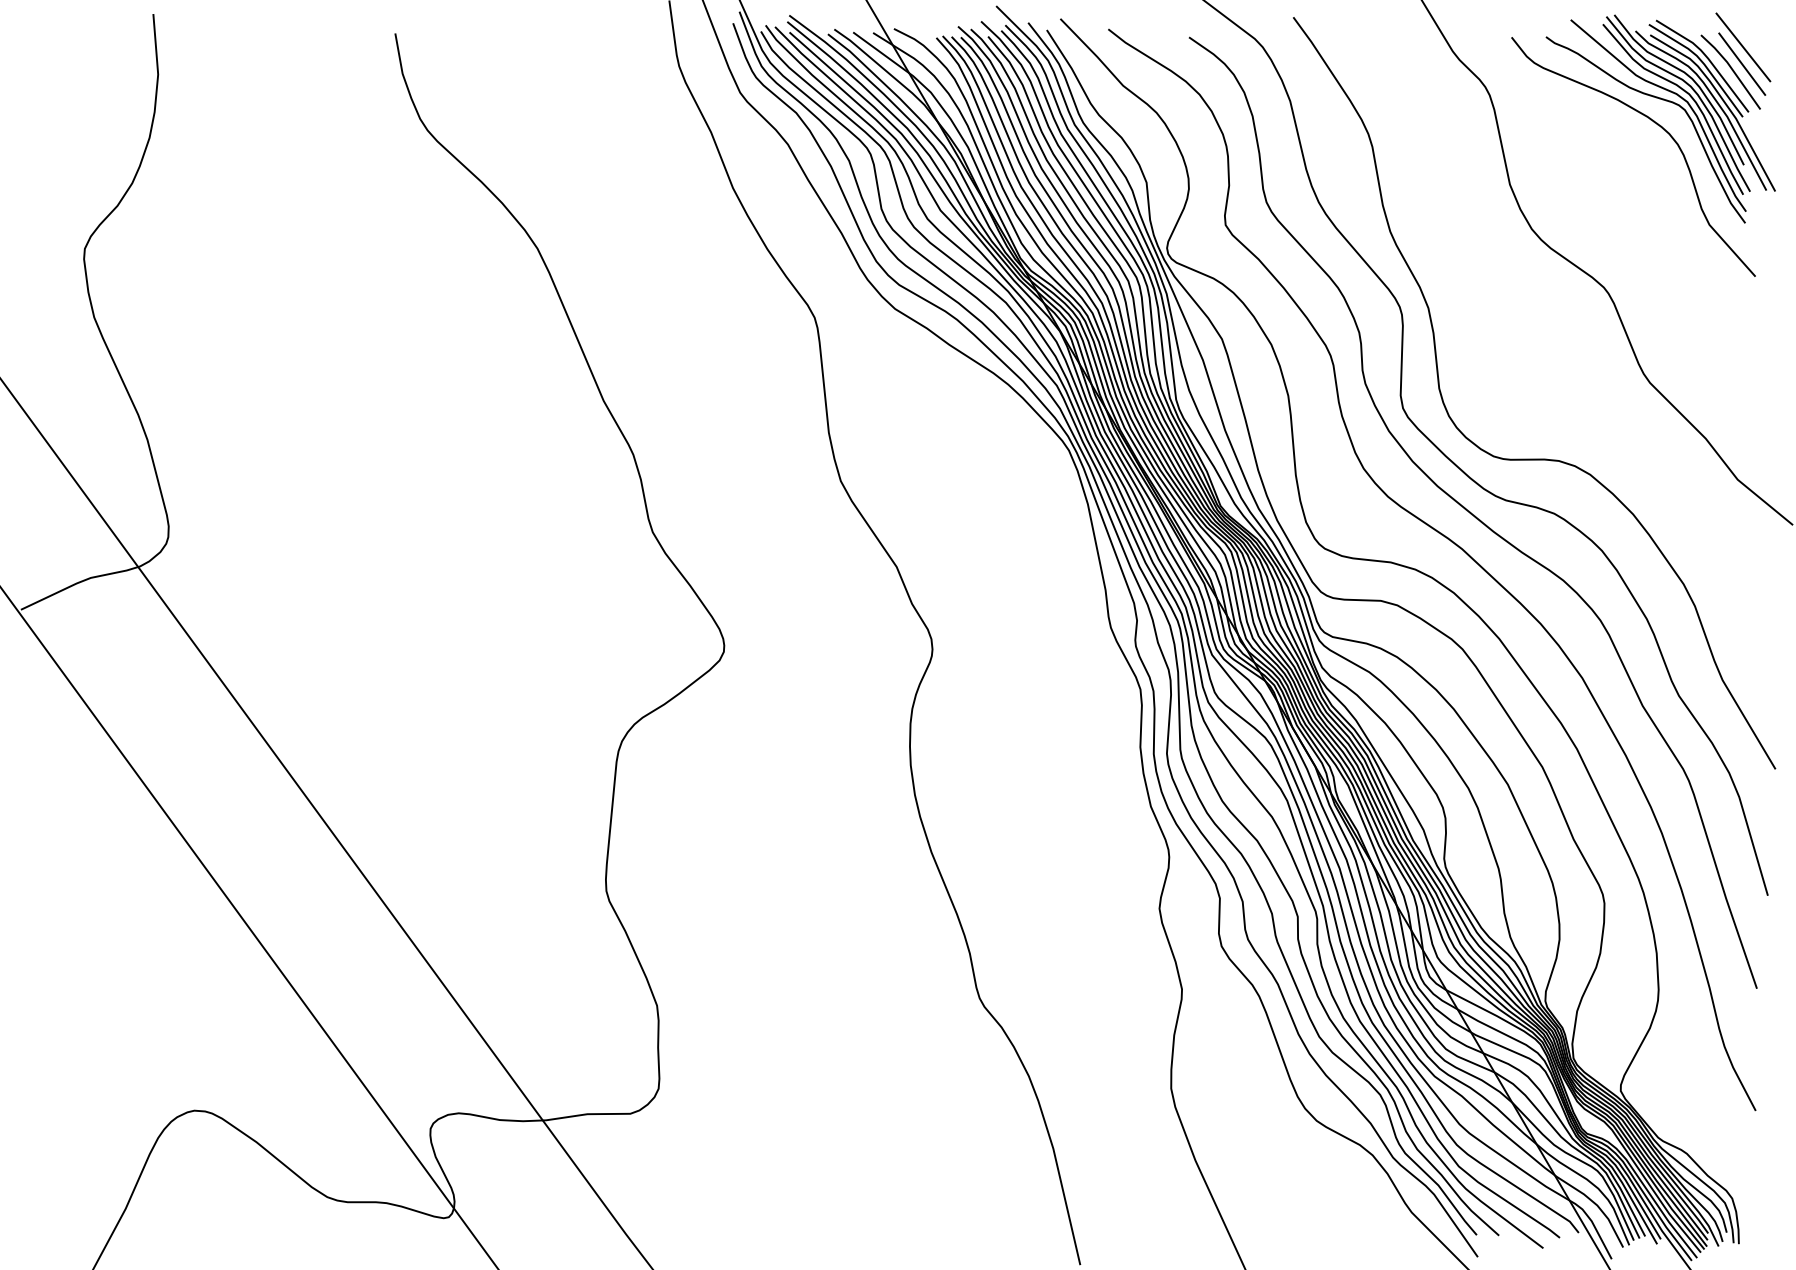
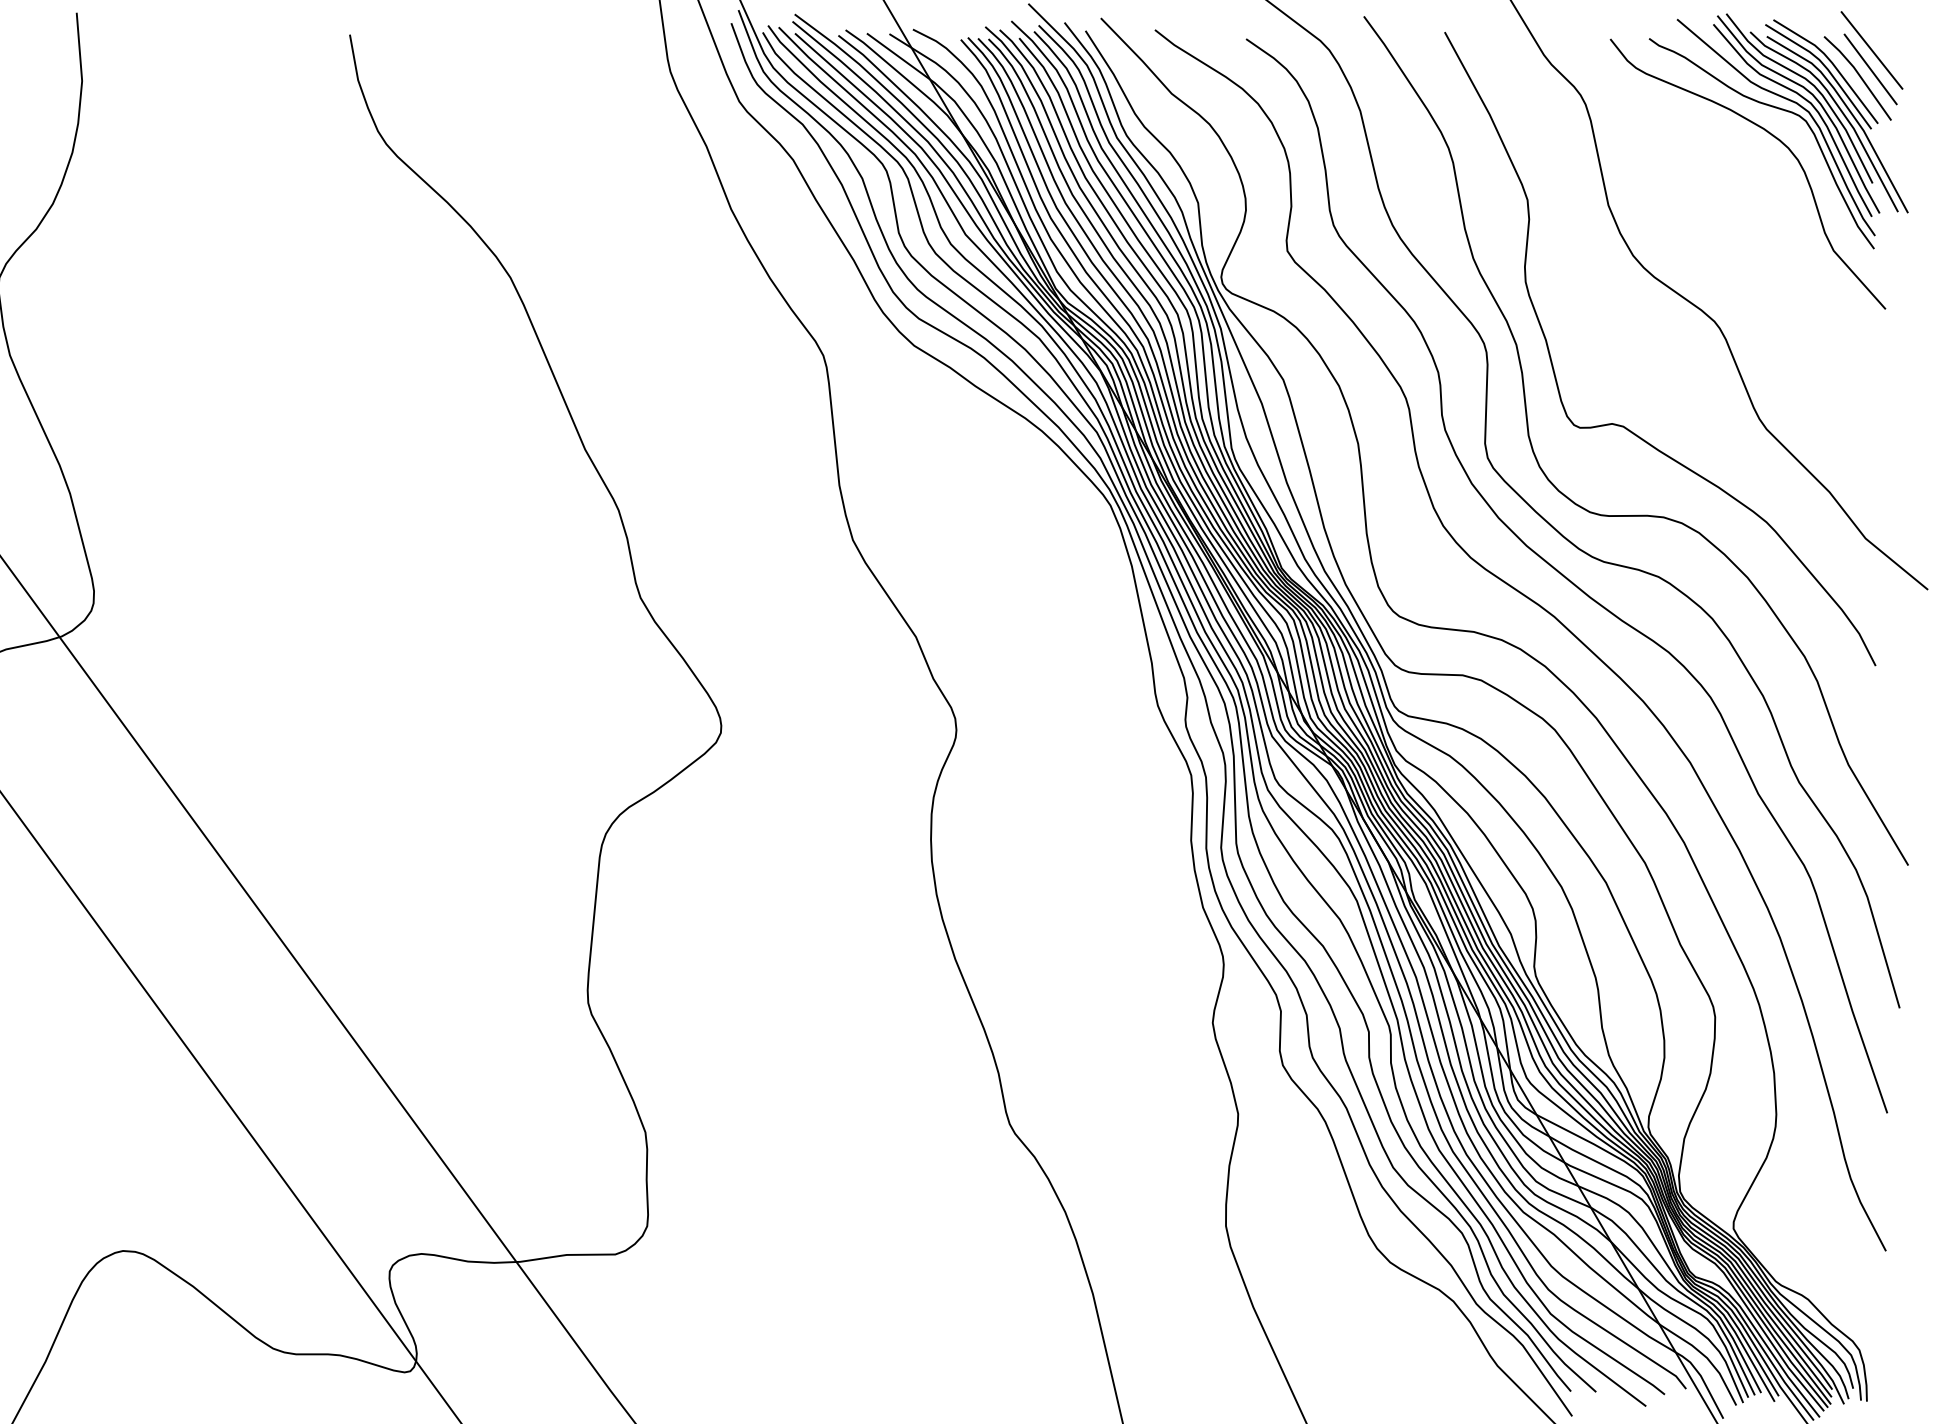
curve: (1523, 379) -> (1623, 425), added

